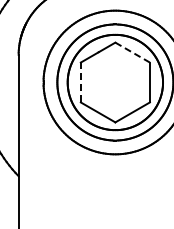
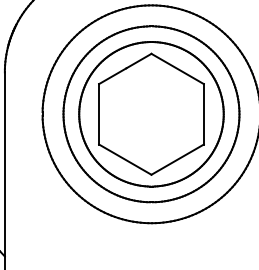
line: (132, 52) -> (177, 68), dashed -> solid
line: (80, 82) -> (98, 114), dashed -> solid

